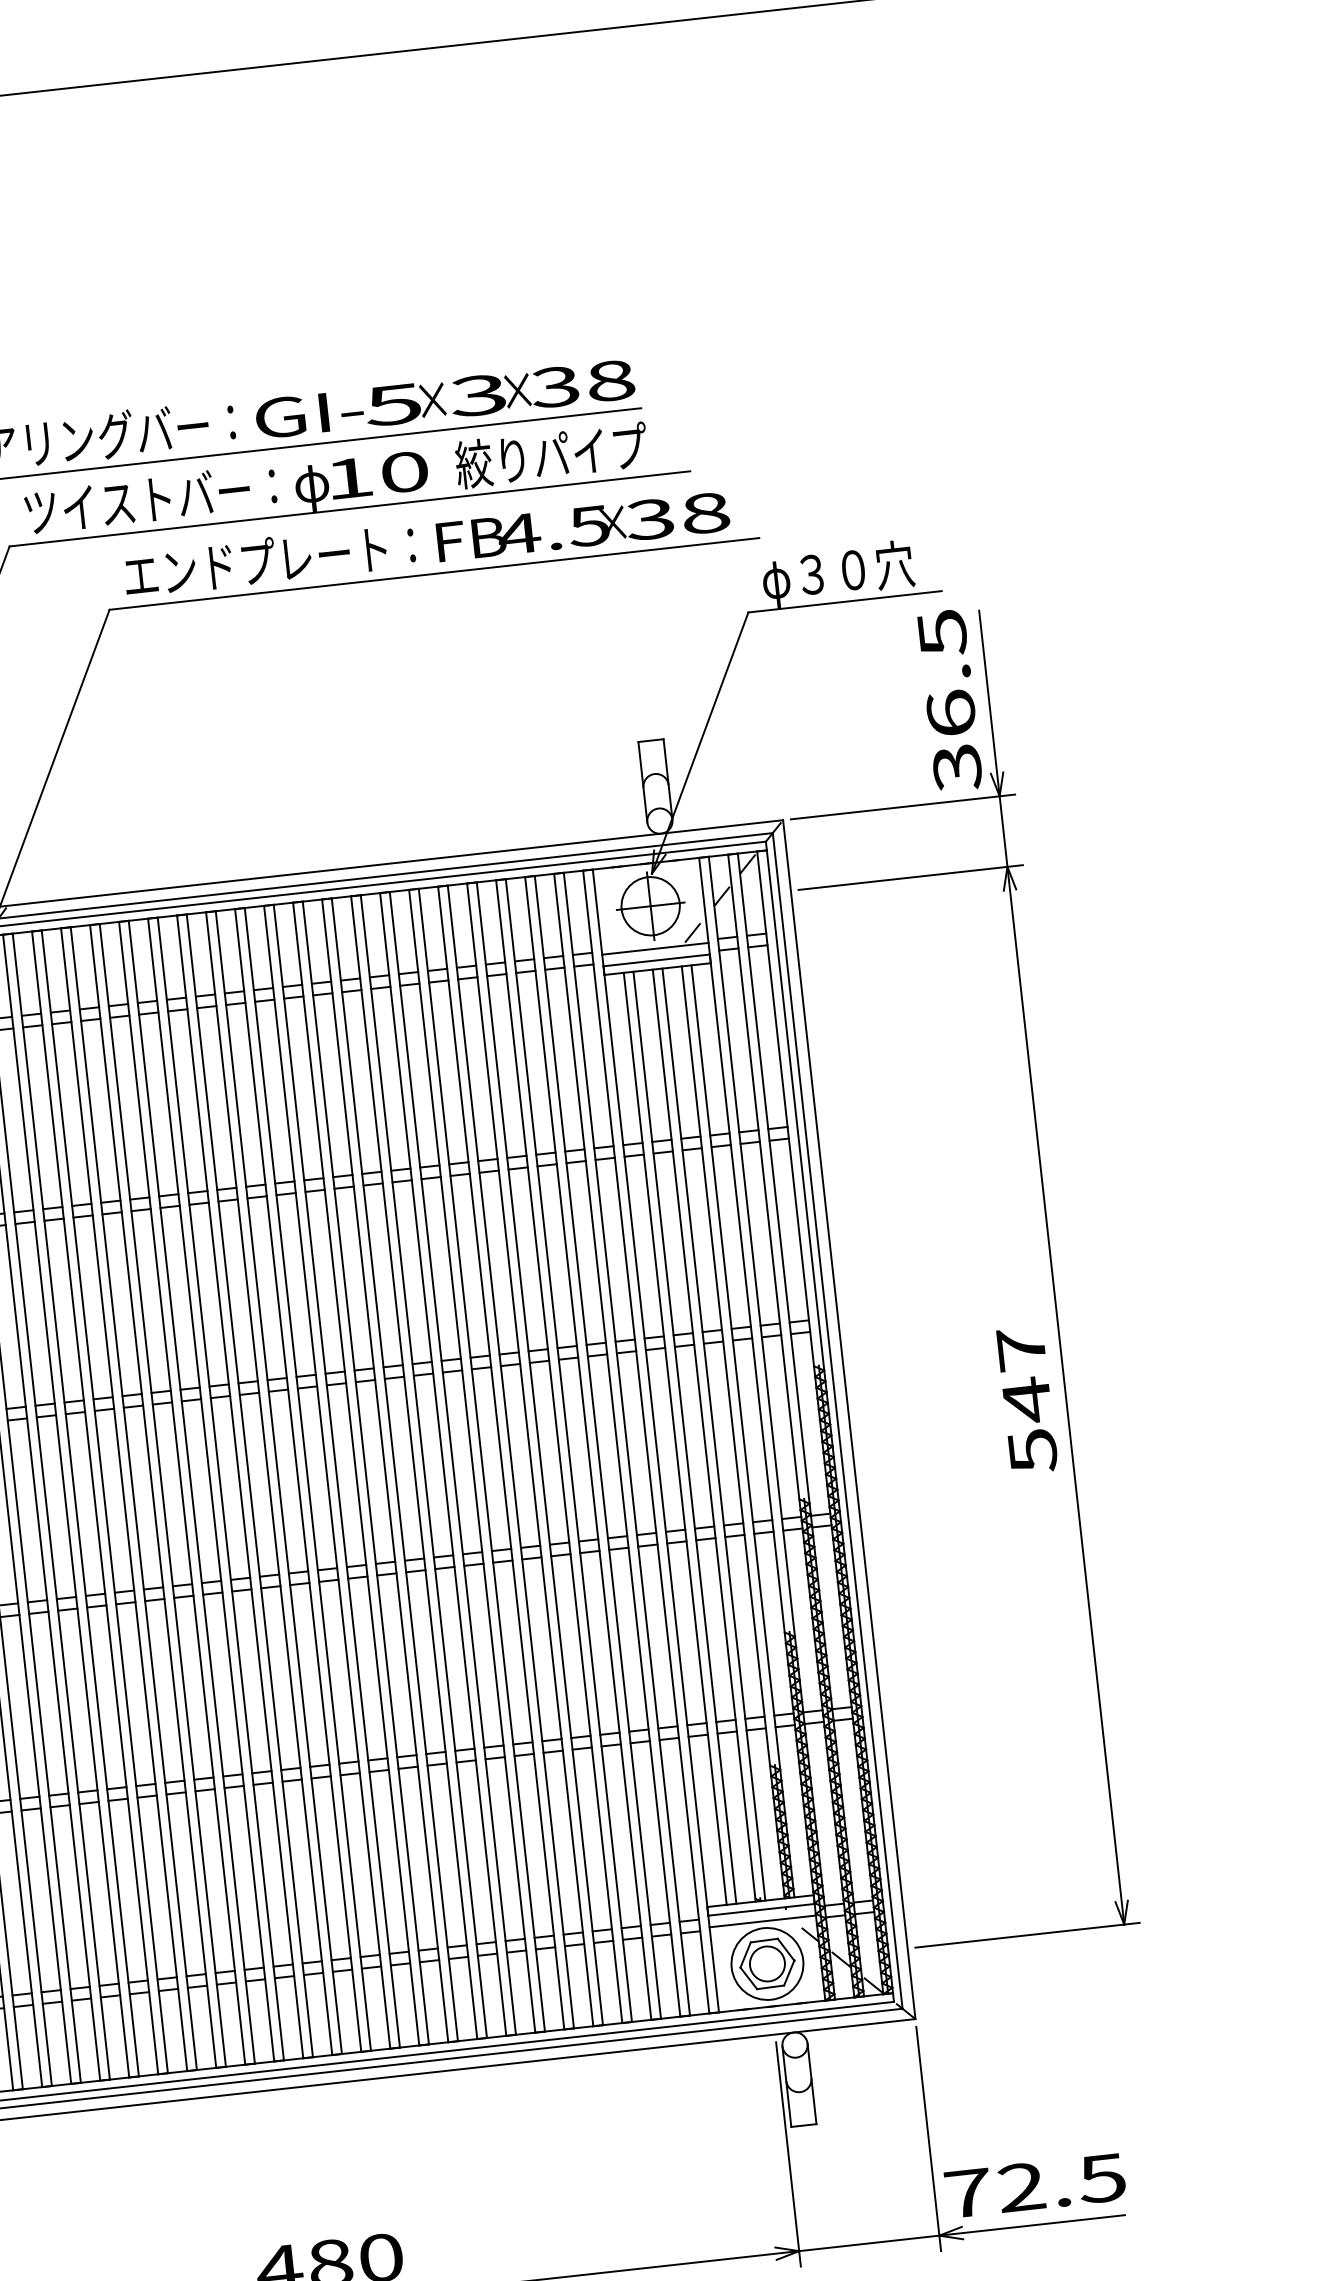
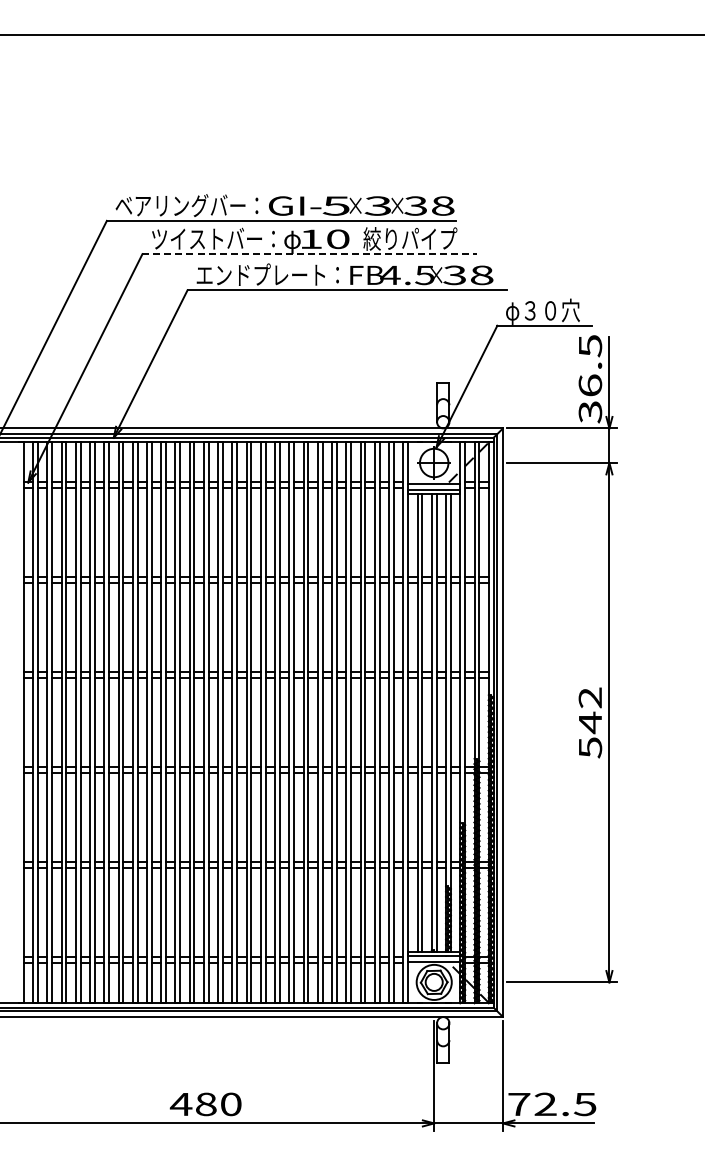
line: (351, 509) -> (310, 254), solid -> dashed
text: (1019, 1348) -> (589, 697), 547 -> 542

